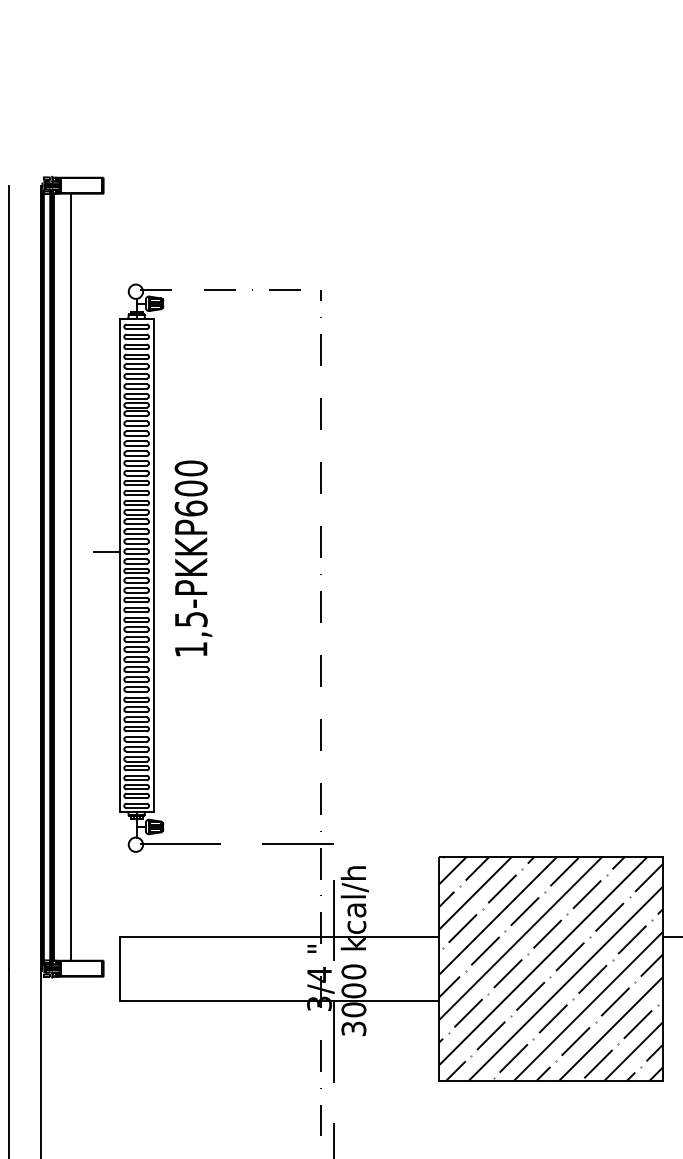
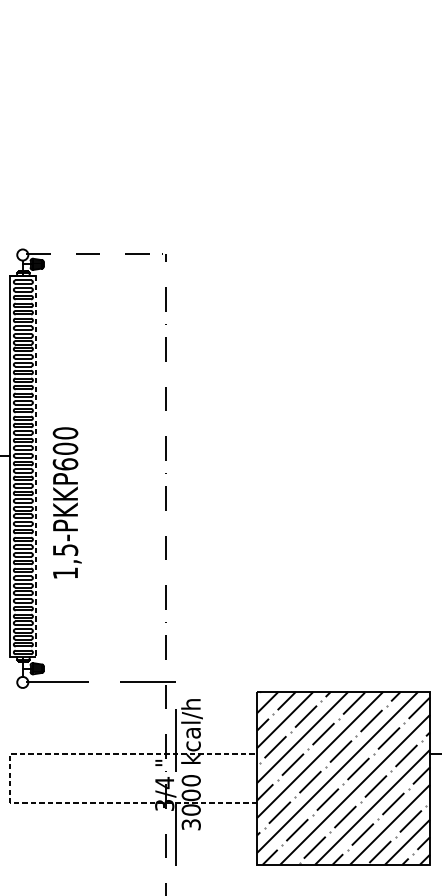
text: (193, 558) -> (67, 502), moved
line: (153, 565) -> (36, 466), solid -> dashed
line: (119, 968) -> (10, 778), solid -> dashed

